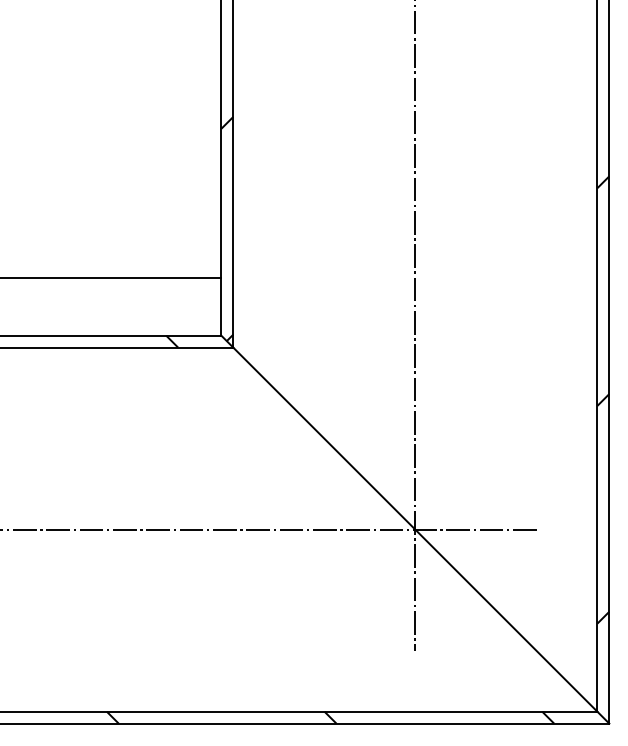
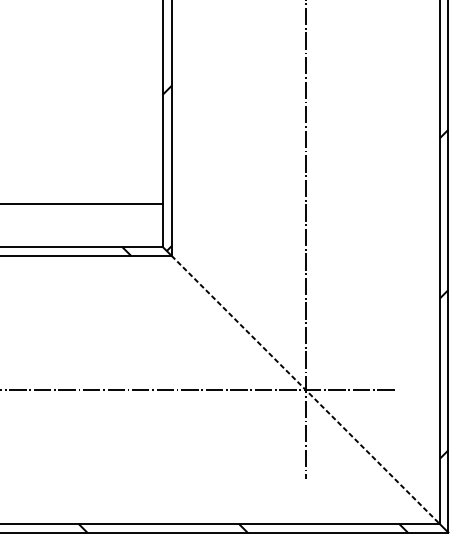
line: (415, 530) -> (305, 390), solid -> dashed

